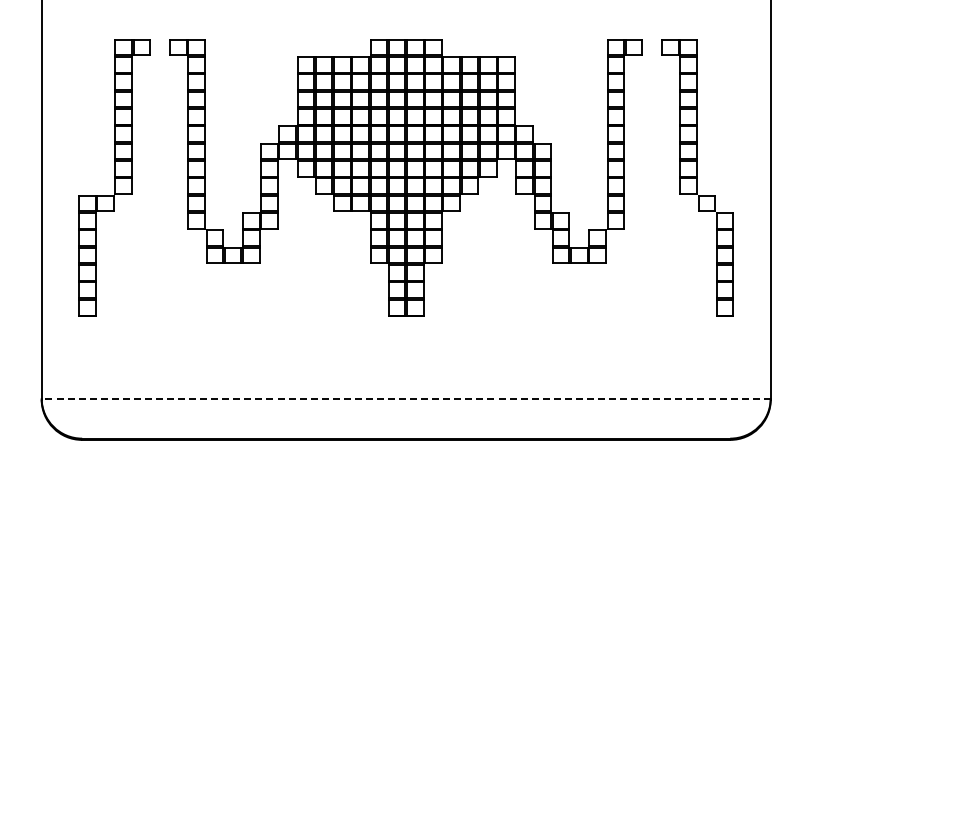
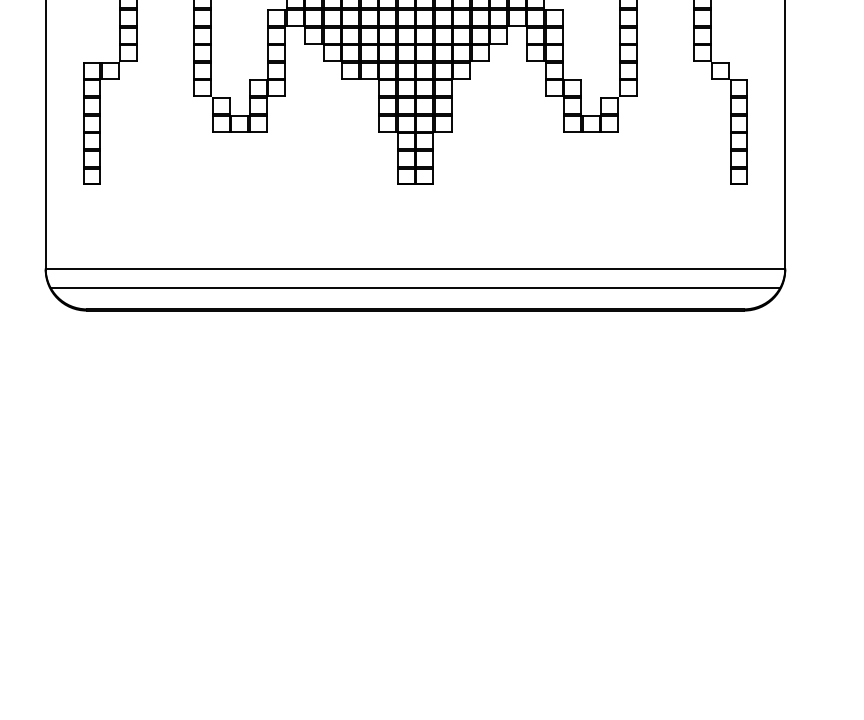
line: (406, 398) -> (415, 268), dashed -> solid
line: (405, 417) -> (414, 287), added

